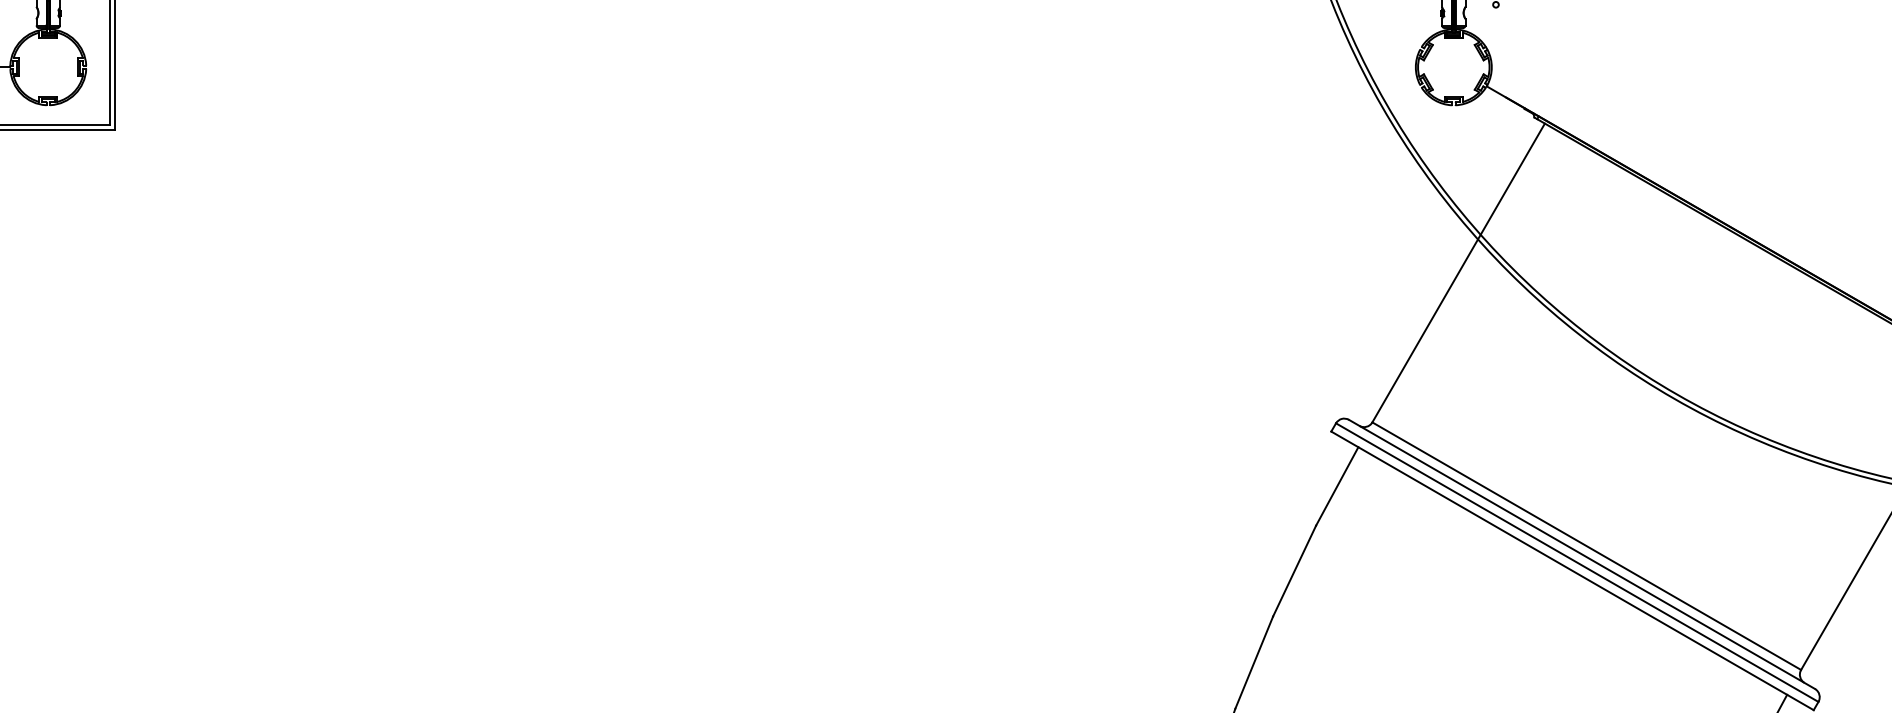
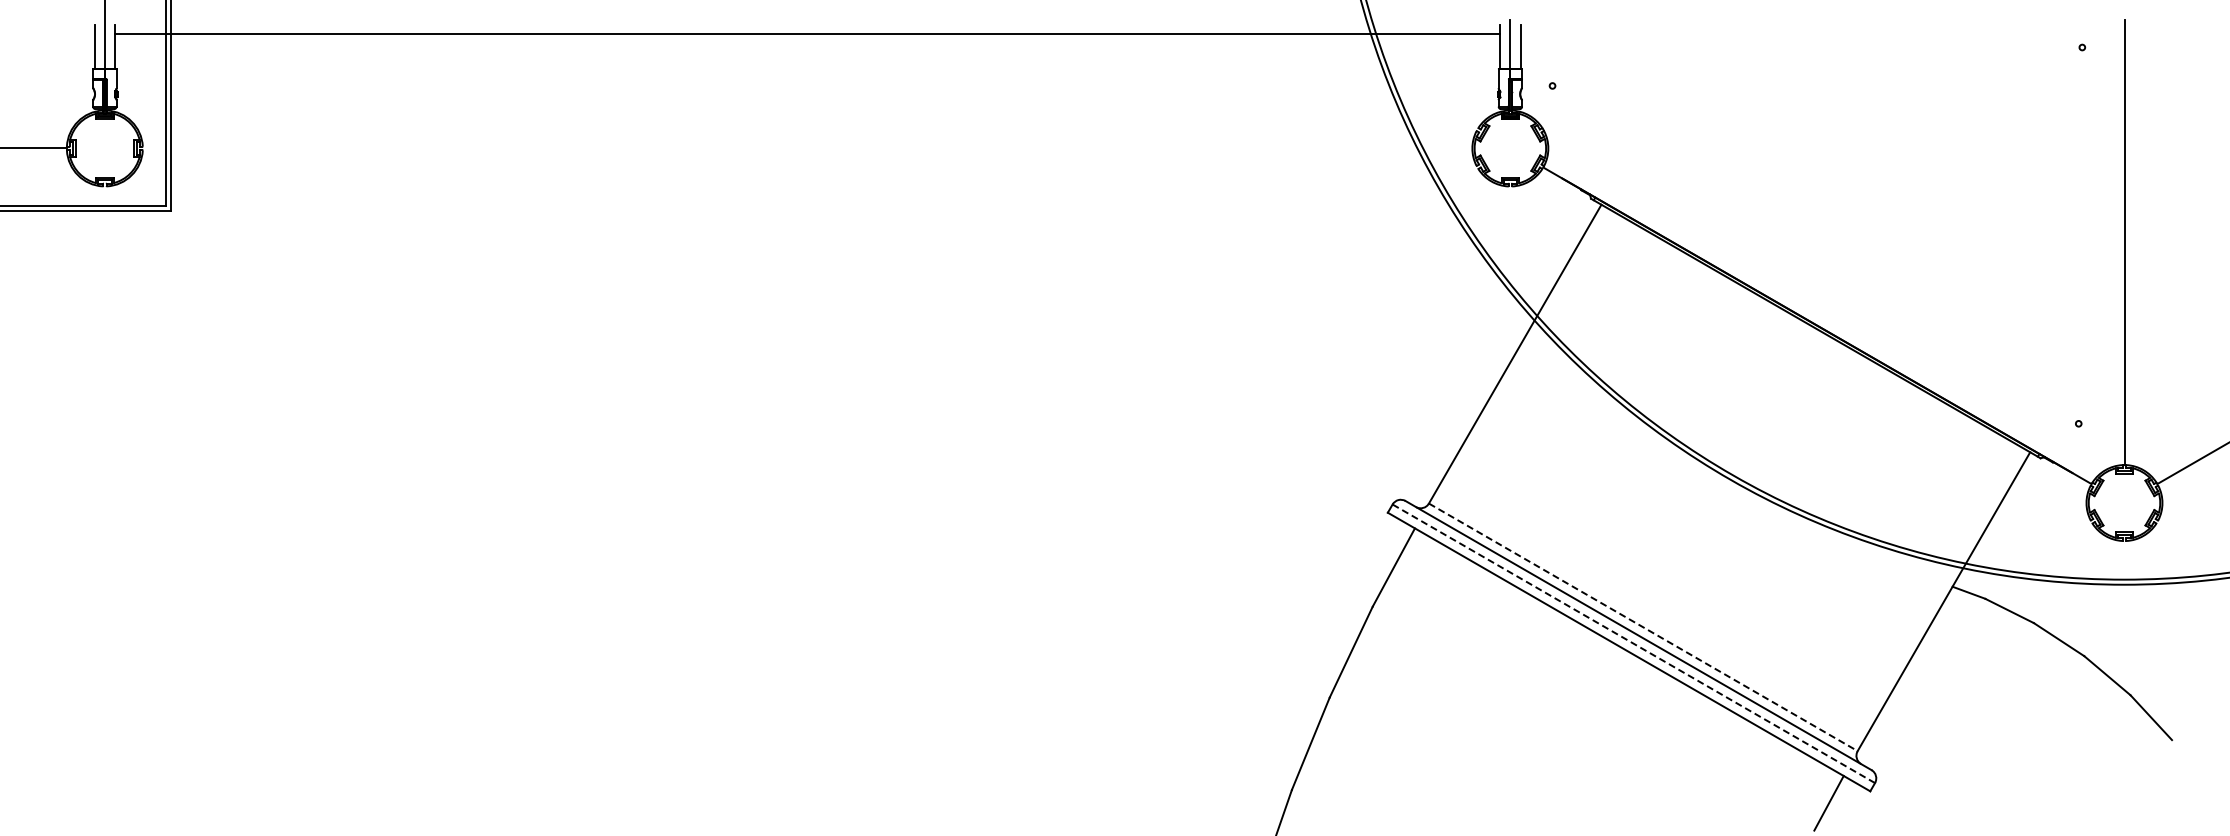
line: (1586, 546) -> (1643, 627), solid -> dashed
line: (1576, 562) -> (1633, 643), solid -> dashed

